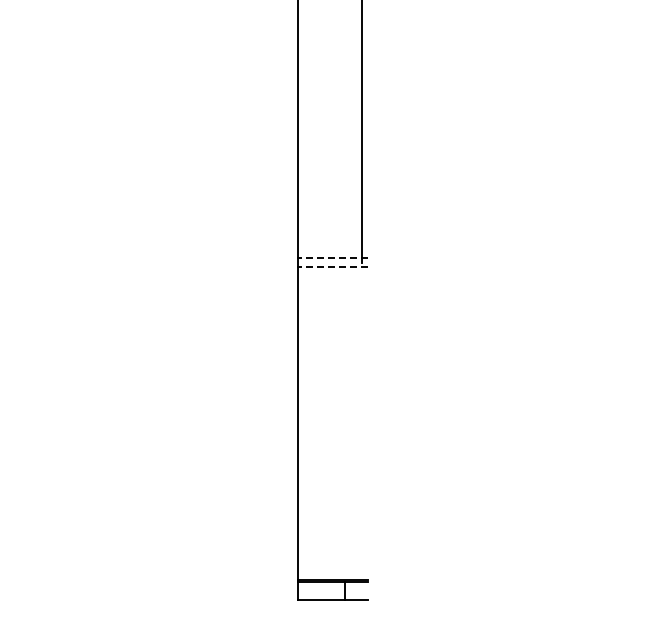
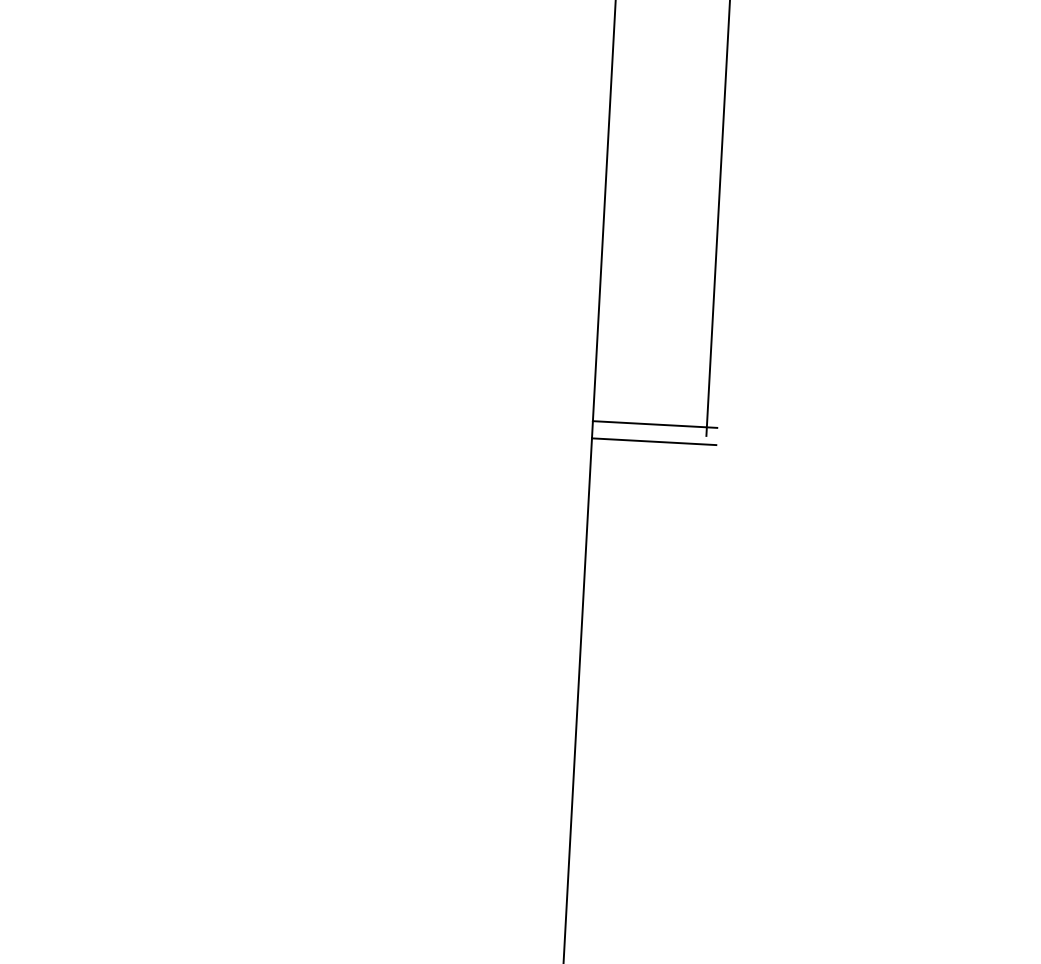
line: (333, 257) -> (655, 423), dashed -> solid
line: (333, 267) -> (654, 441), dashed -> solid

